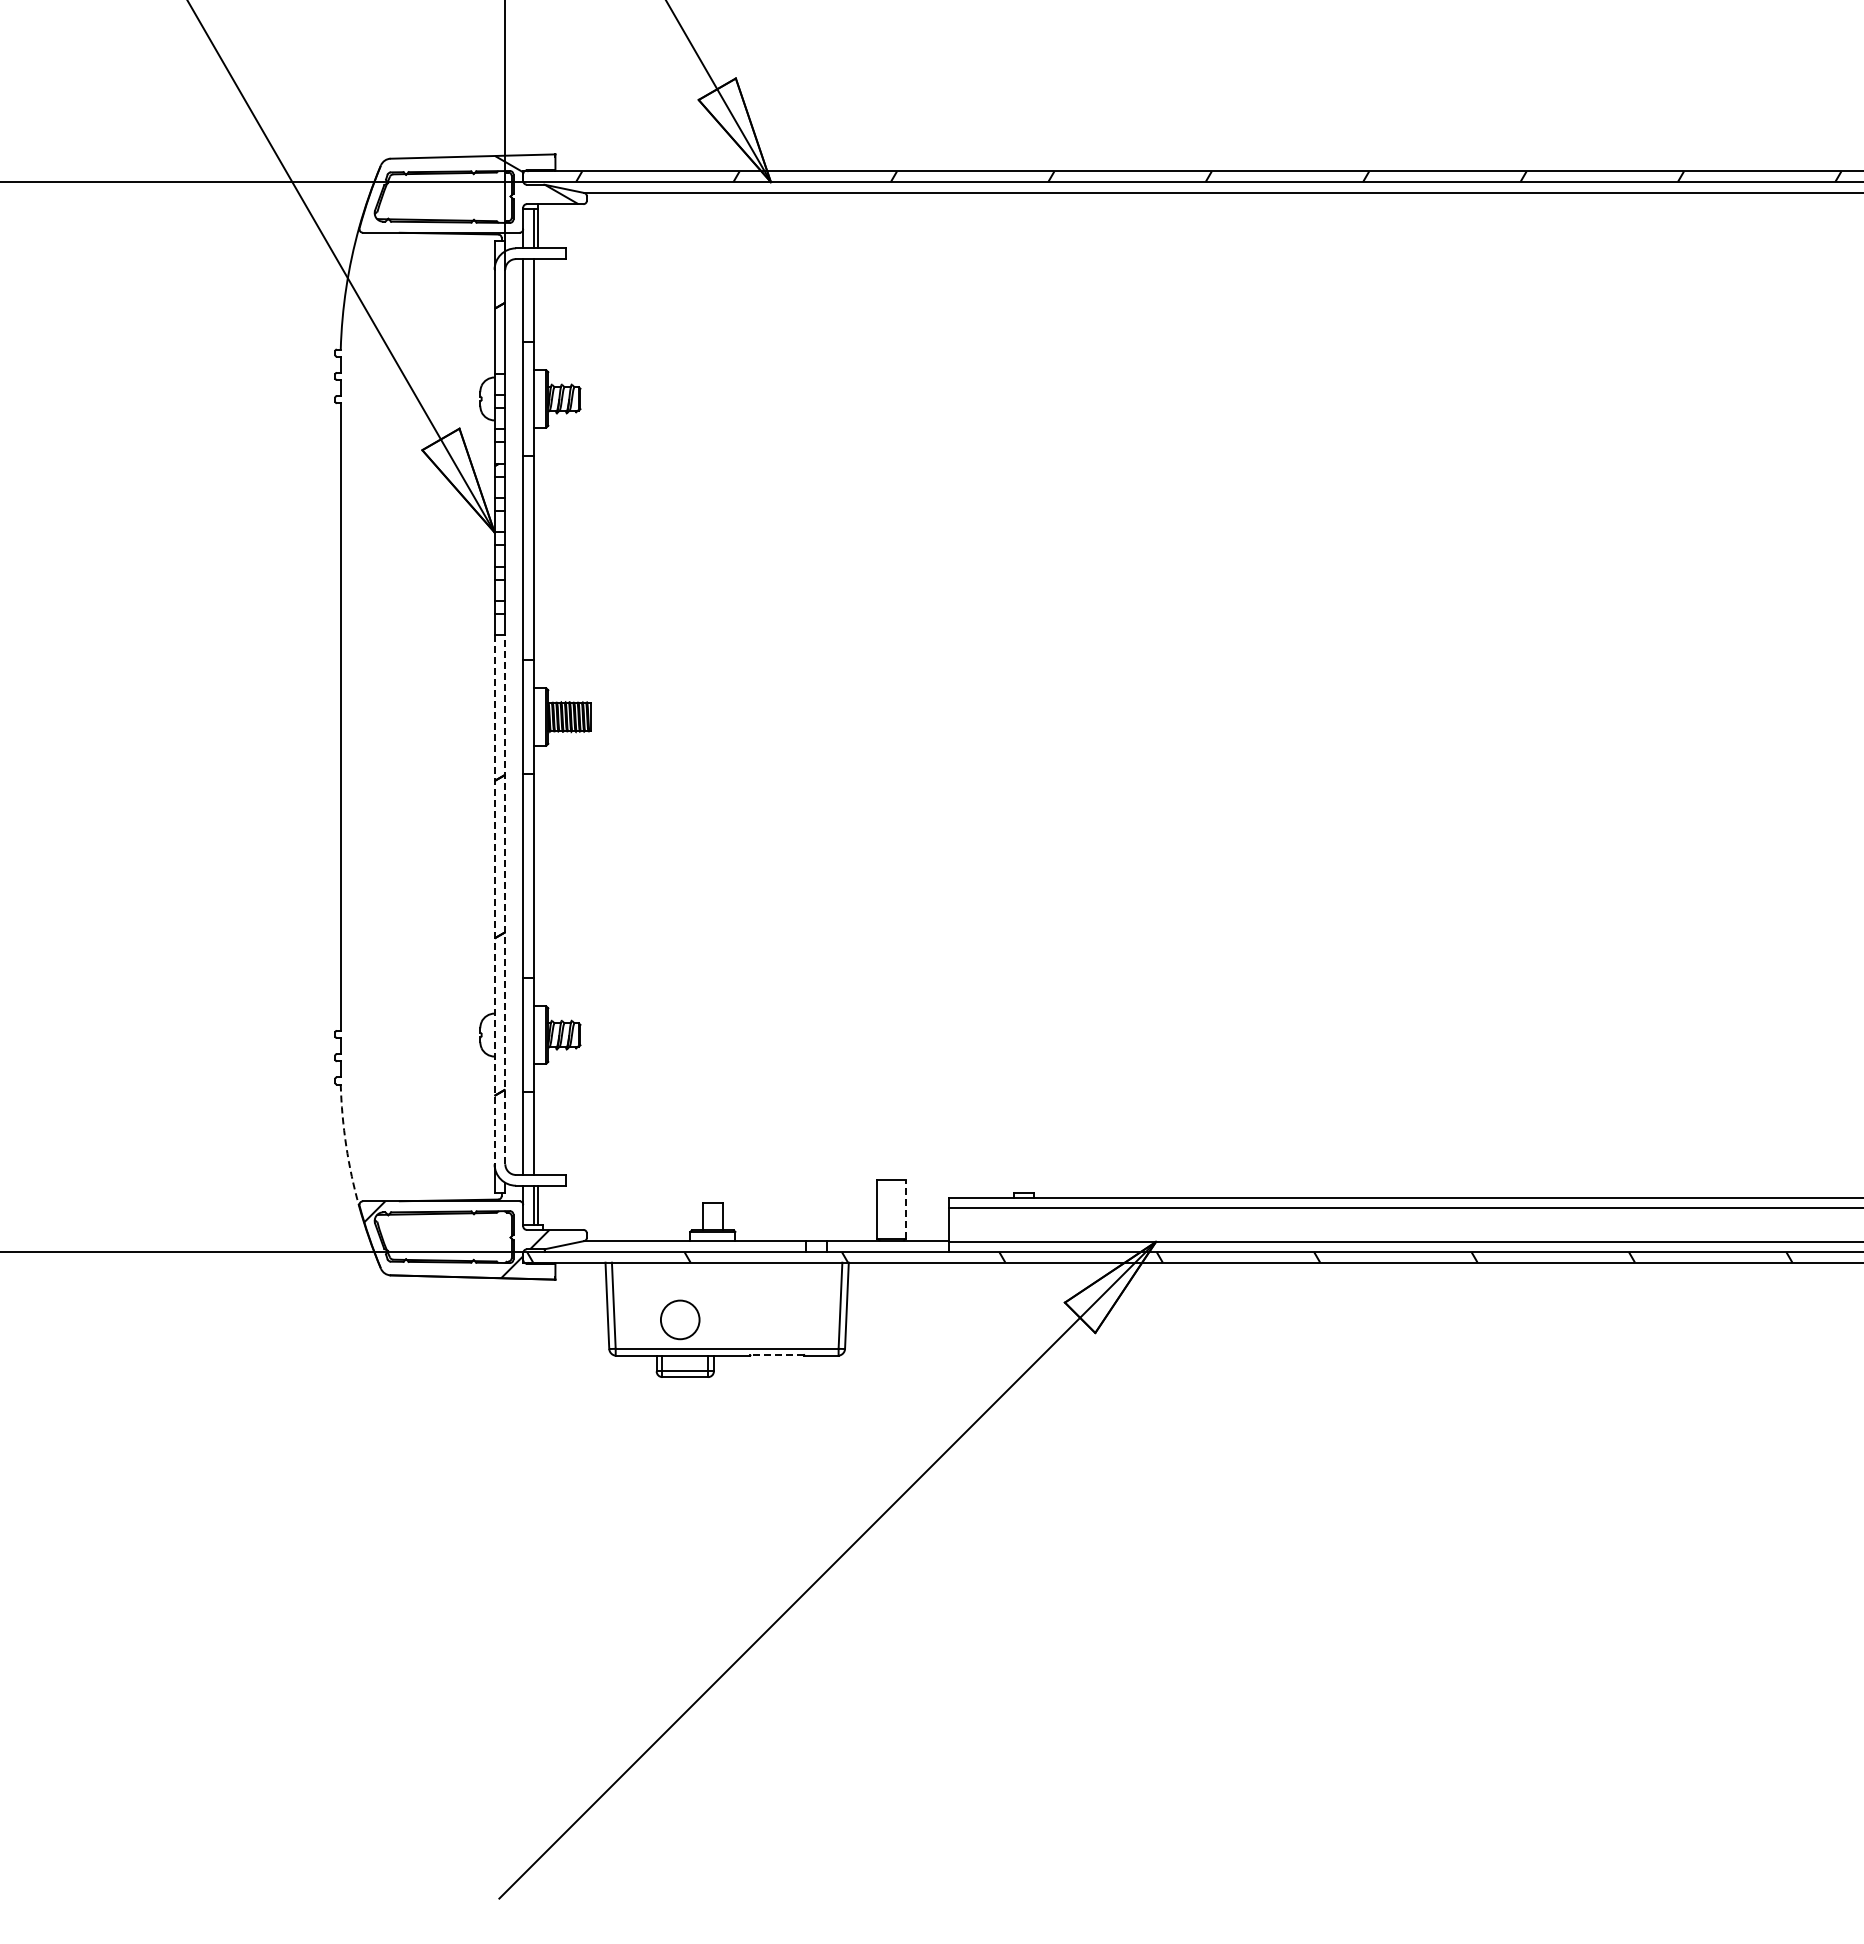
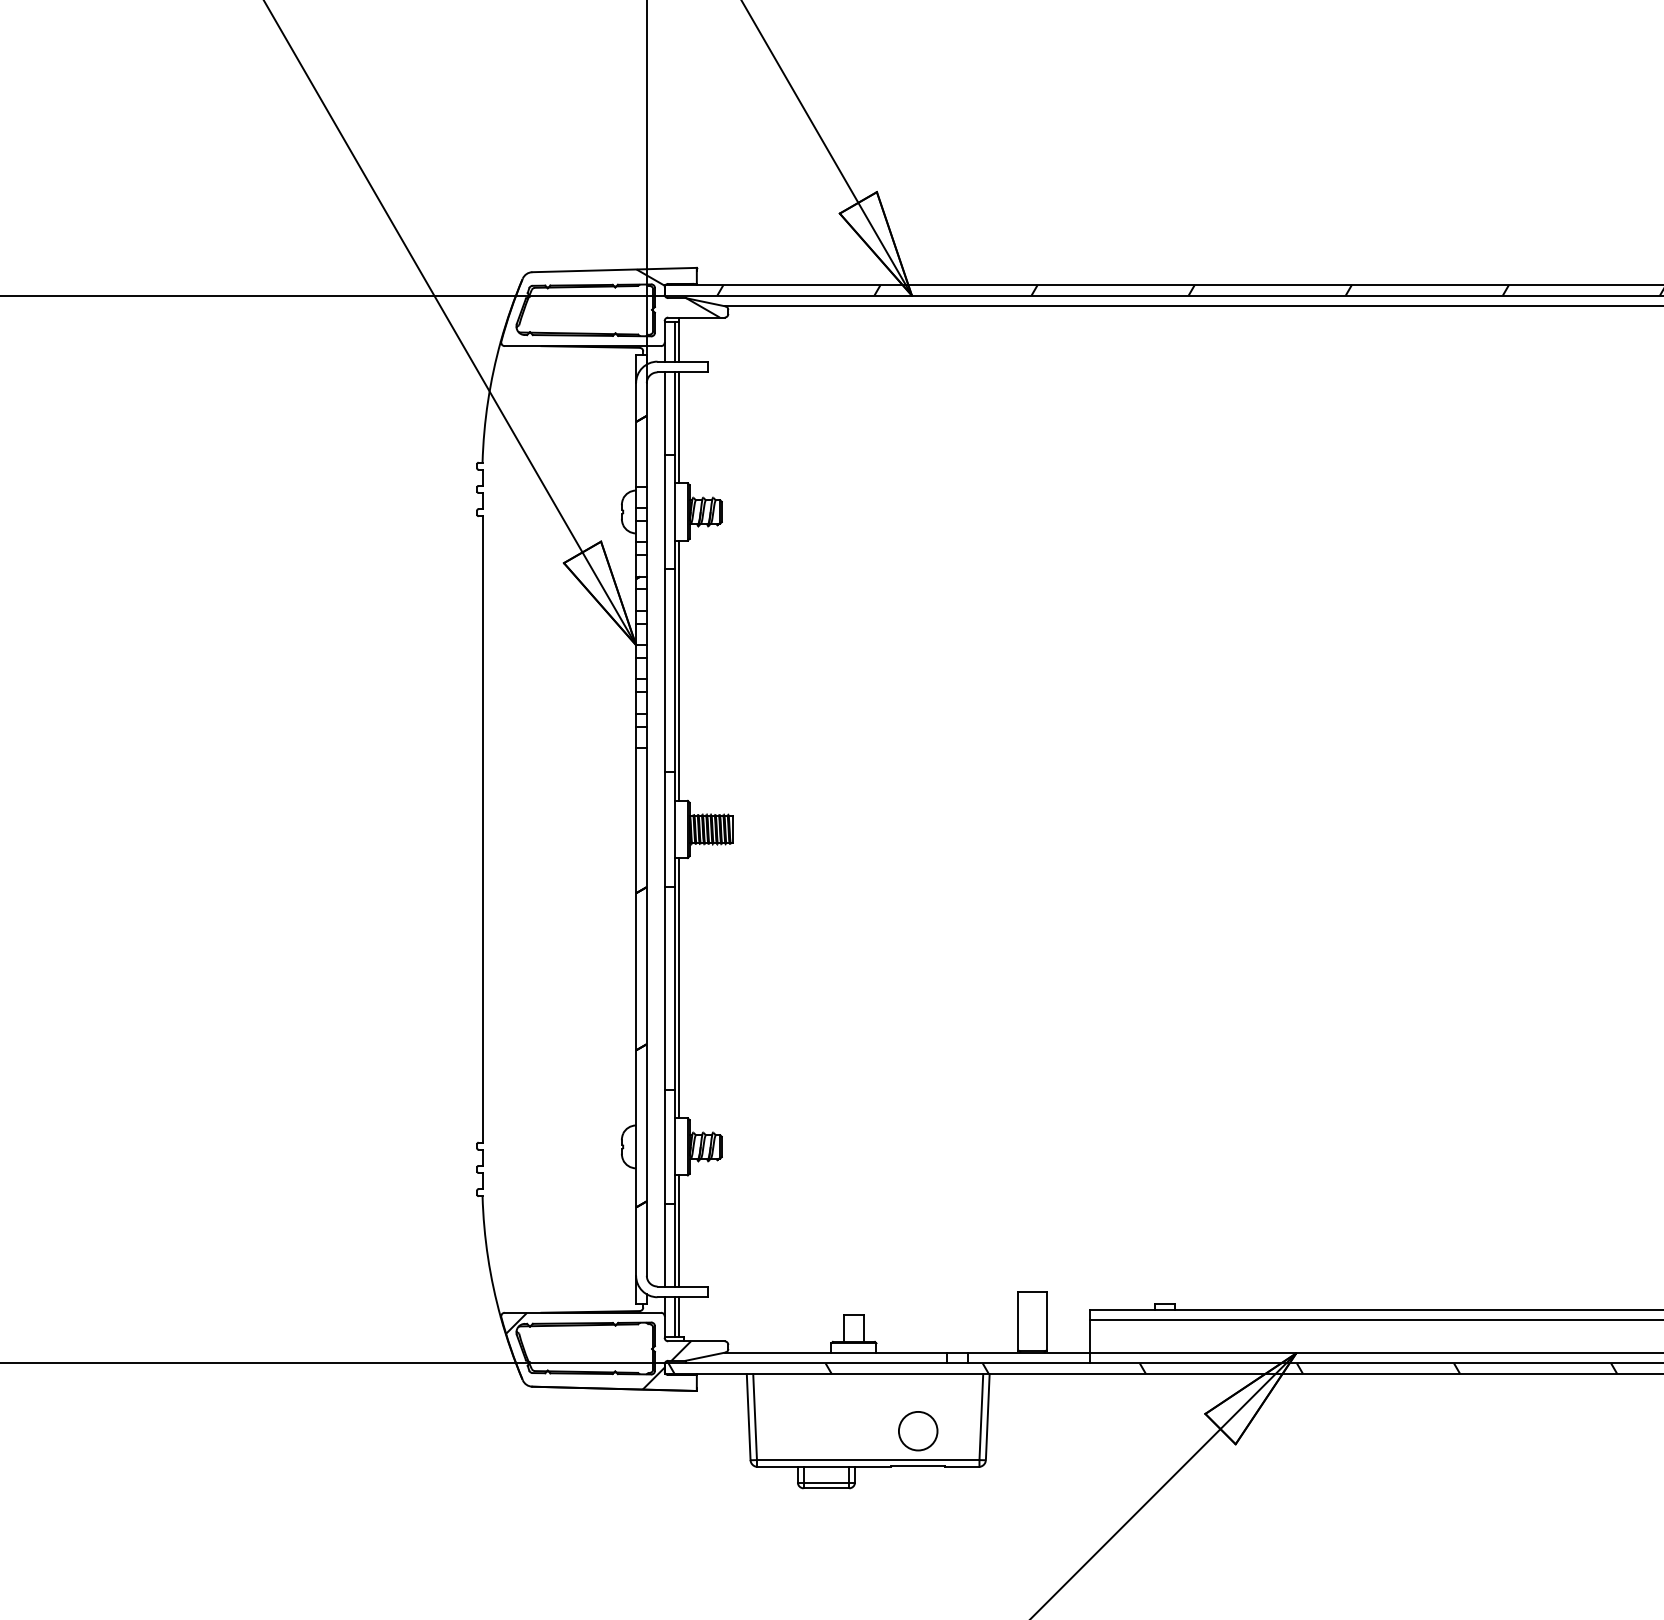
line: (537, 314) -> (678, 427), added
line: (537, 557) -> (678, 670), added
line: (537, 875) -> (678, 987), added
line: (505, 899) -> (646, 1011), dashed -> solid
line: (494, 900) -> (636, 1012), dashed -> solid
line: (537, 1118) -> (678, 1230), added
arc: (346, 1146) -> (488, 1258), dashed -> solid
line: (906, 1209) -> (1047, 1320), dashed -> solid
circle: (680, 1319) -> (918, 1430), moved
line: (777, 1354) -> (918, 1465), dashed -> solid

